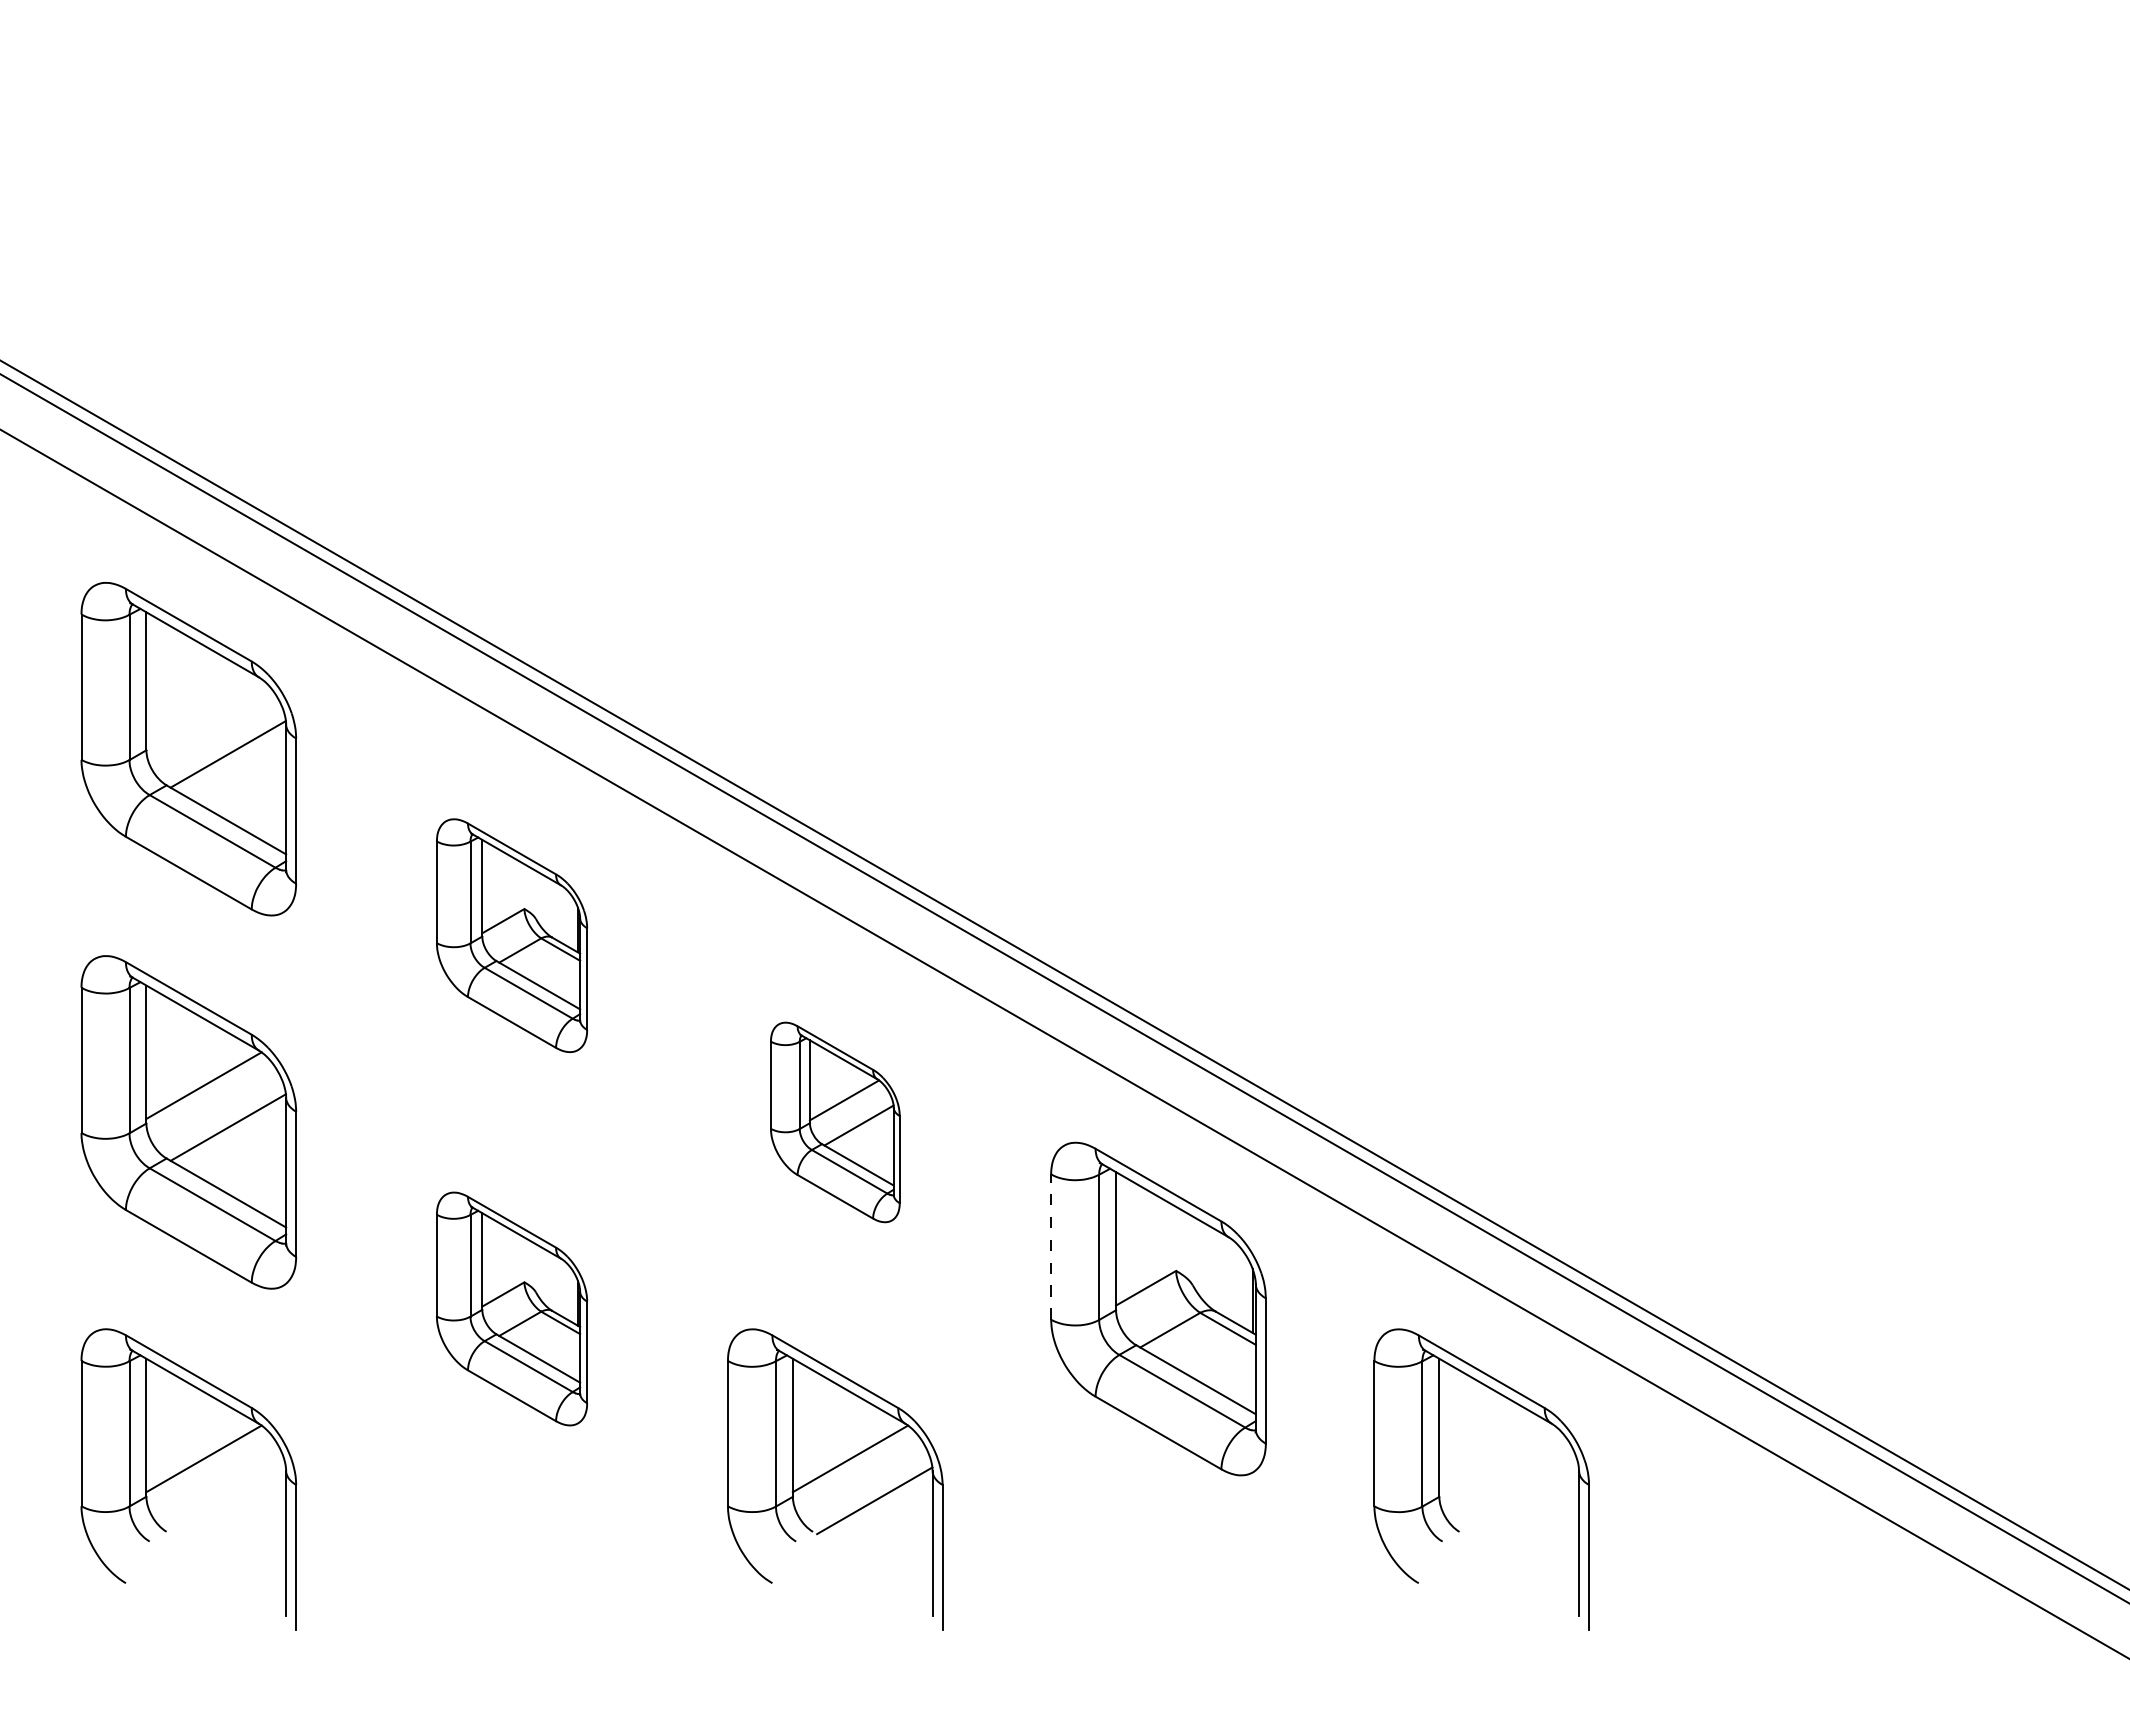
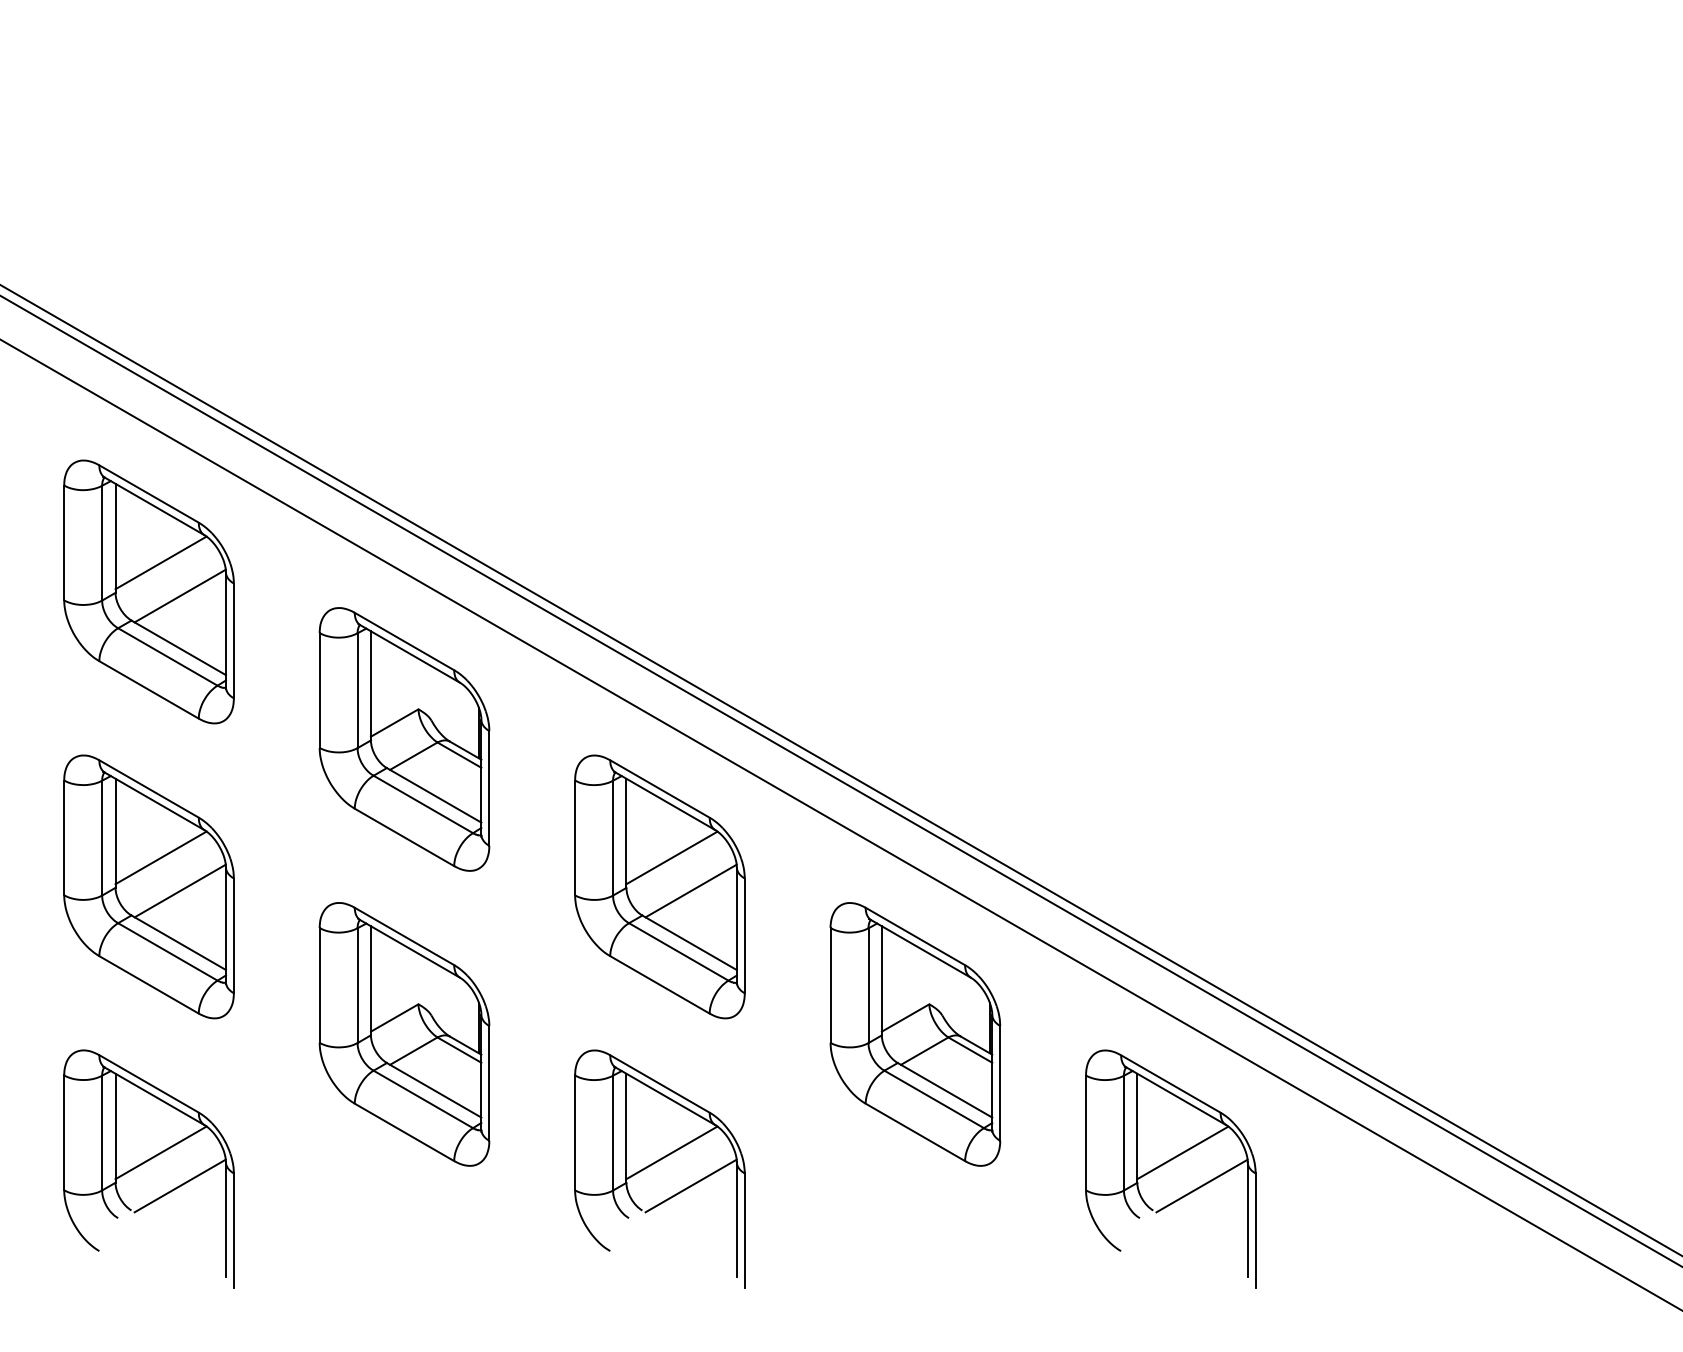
line: (203, 712) -> (160, 562), added
part: (511, 935) -> (404, 739), size x1.43
part: (835, 1122) -> (660, 887), size x1.67
line: (1051, 1247) -> (830, 985), dashed -> solid
part: (511, 1308) -> (404, 1034), size x1.43
line: (1496, 1458) -> (1182, 1152), added
line: (227, 1500) -> (179, 1185), added
line: (1520, 1500) -> (1201, 1185), added

